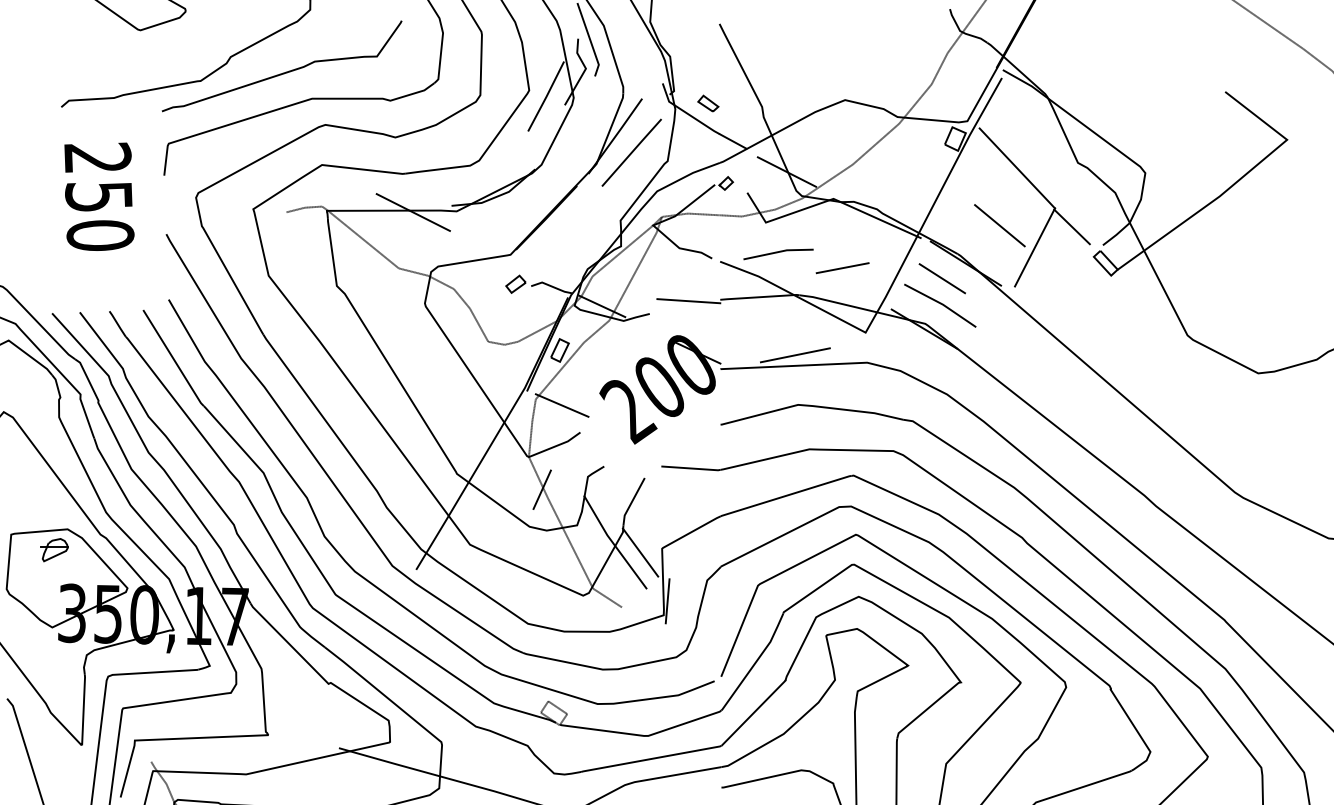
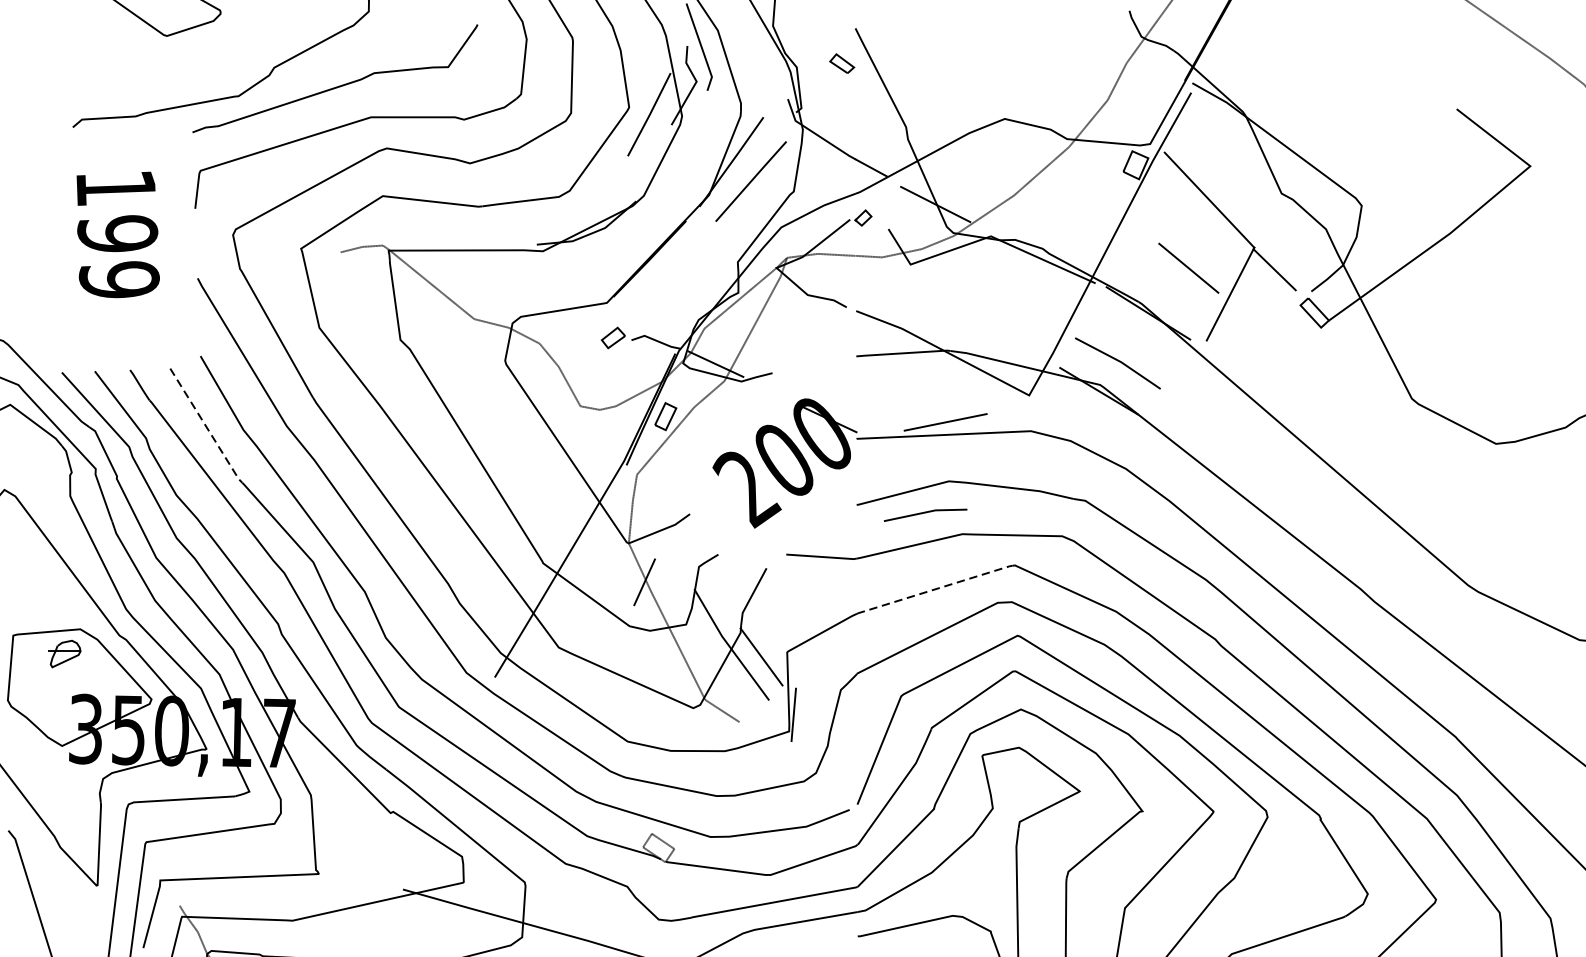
part: (708, 103) -> (842, 63), moved
text: (99, 196) -> (118, 233), 250 -> 199
line: (412, 212) -> (490, 252), removed
line: (777, 253) -> (924, 514), moved
line: (842, 268) -> (1001, 319), removed
line: (941, 278) -> (1119, 331), removed
line: (688, 301) -> (818, 358), removed
line: (173, 359) -> (206, 427), solid -> dashed
line: (561, 405) -> (667, 482), removed
line: (786, 495) -> (935, 589), solid -> dashed

